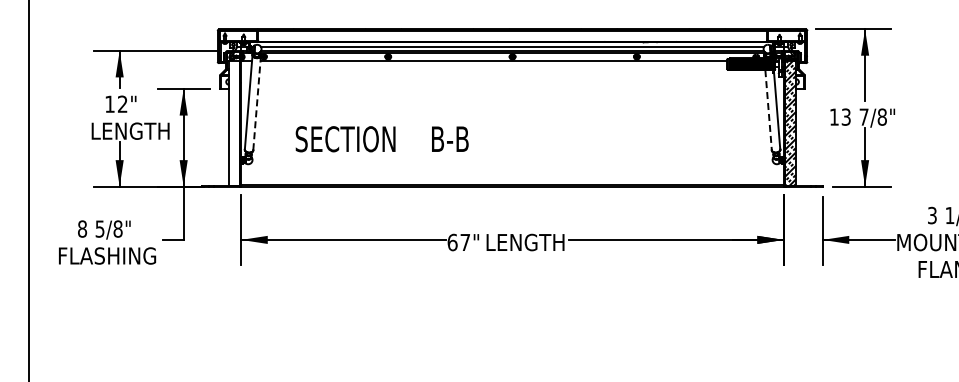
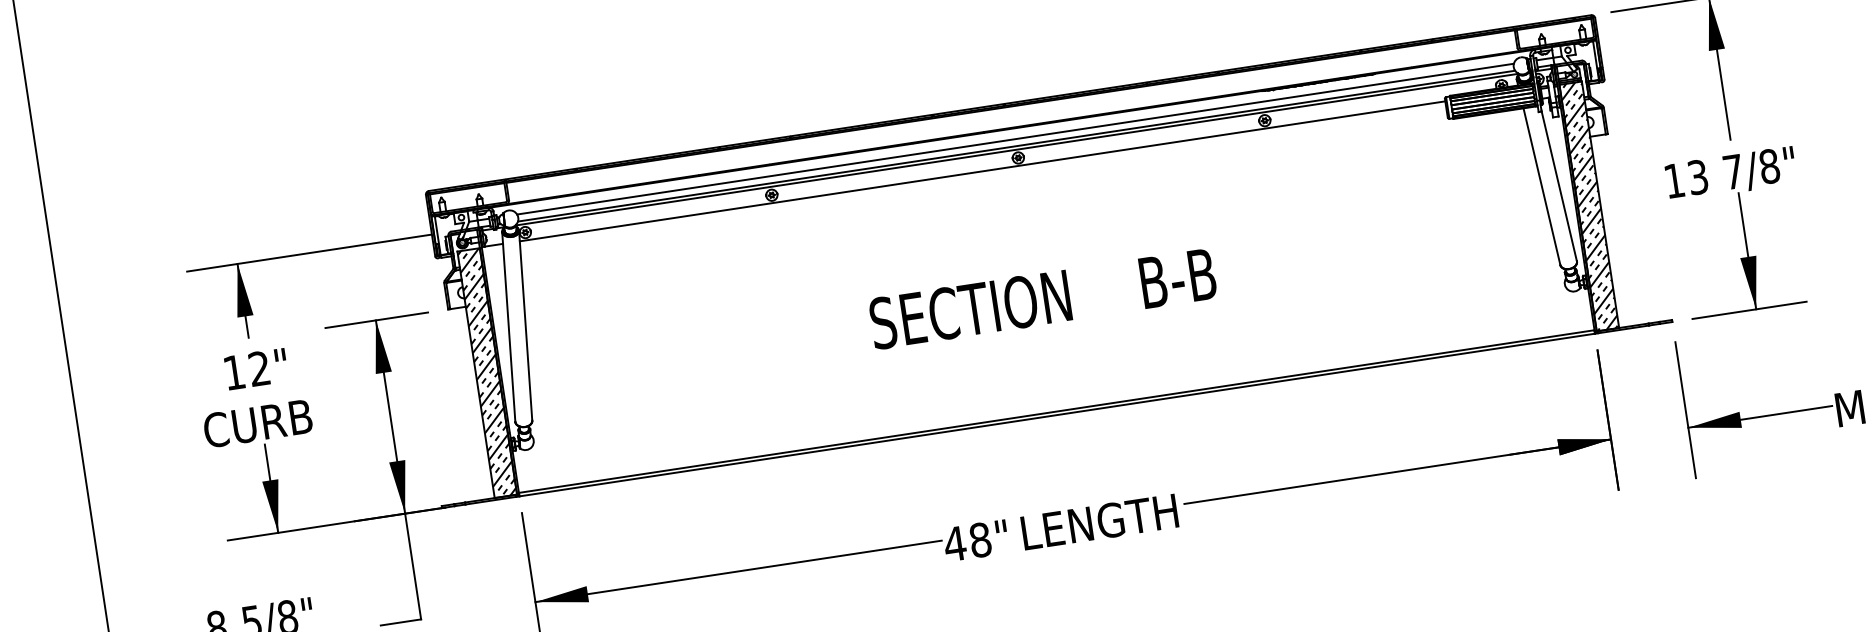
line: (257, 102) -> (526, 324), dashed -> solid
line: (768, 110) -> (1541, 187), dashed -> solid
hatch: (234, 123) -> (486, 373), added
text: (130, 130) -> (282, 418), LENGTH -> CURB
text: (381, 139) -> (1041, 299), moved
text: (458, 242) -> (966, 542), 67" -> 48"

